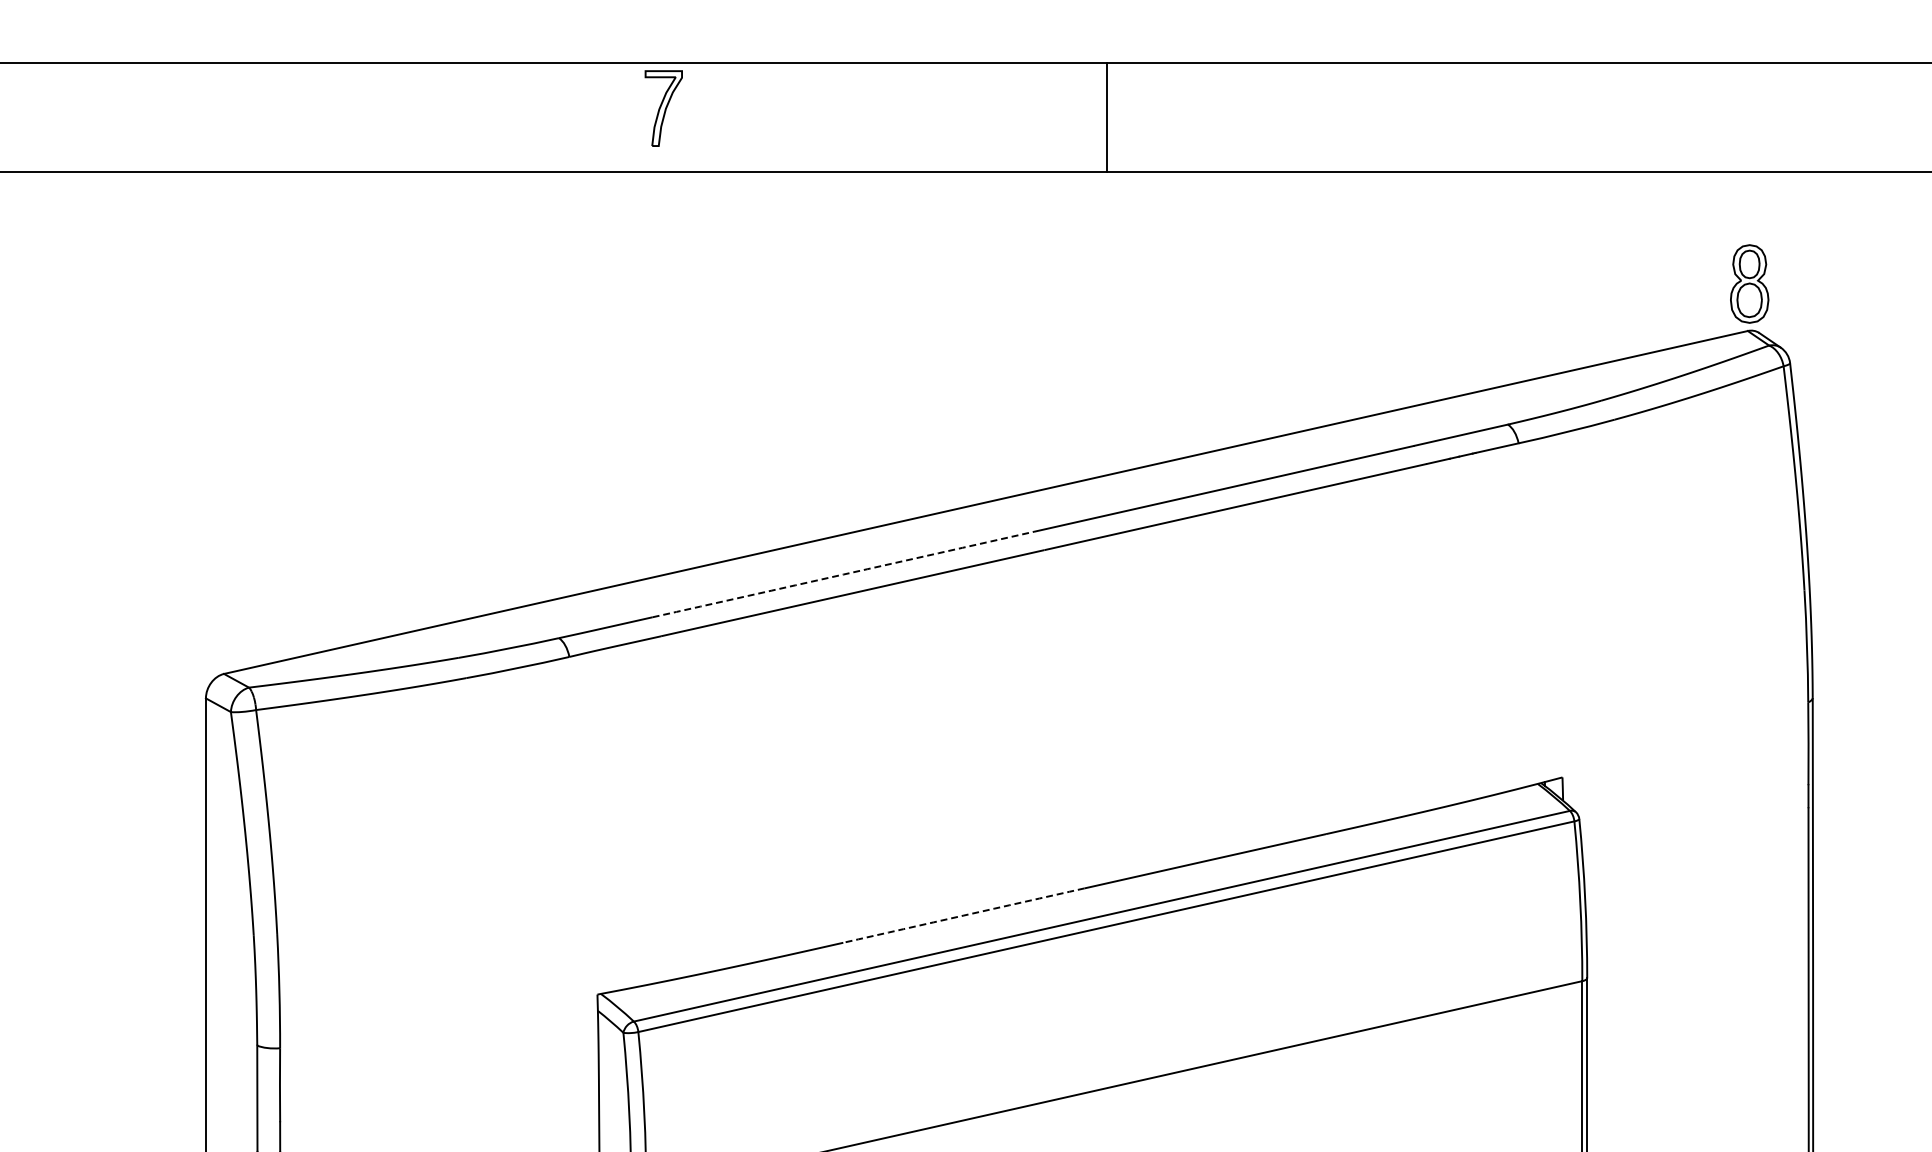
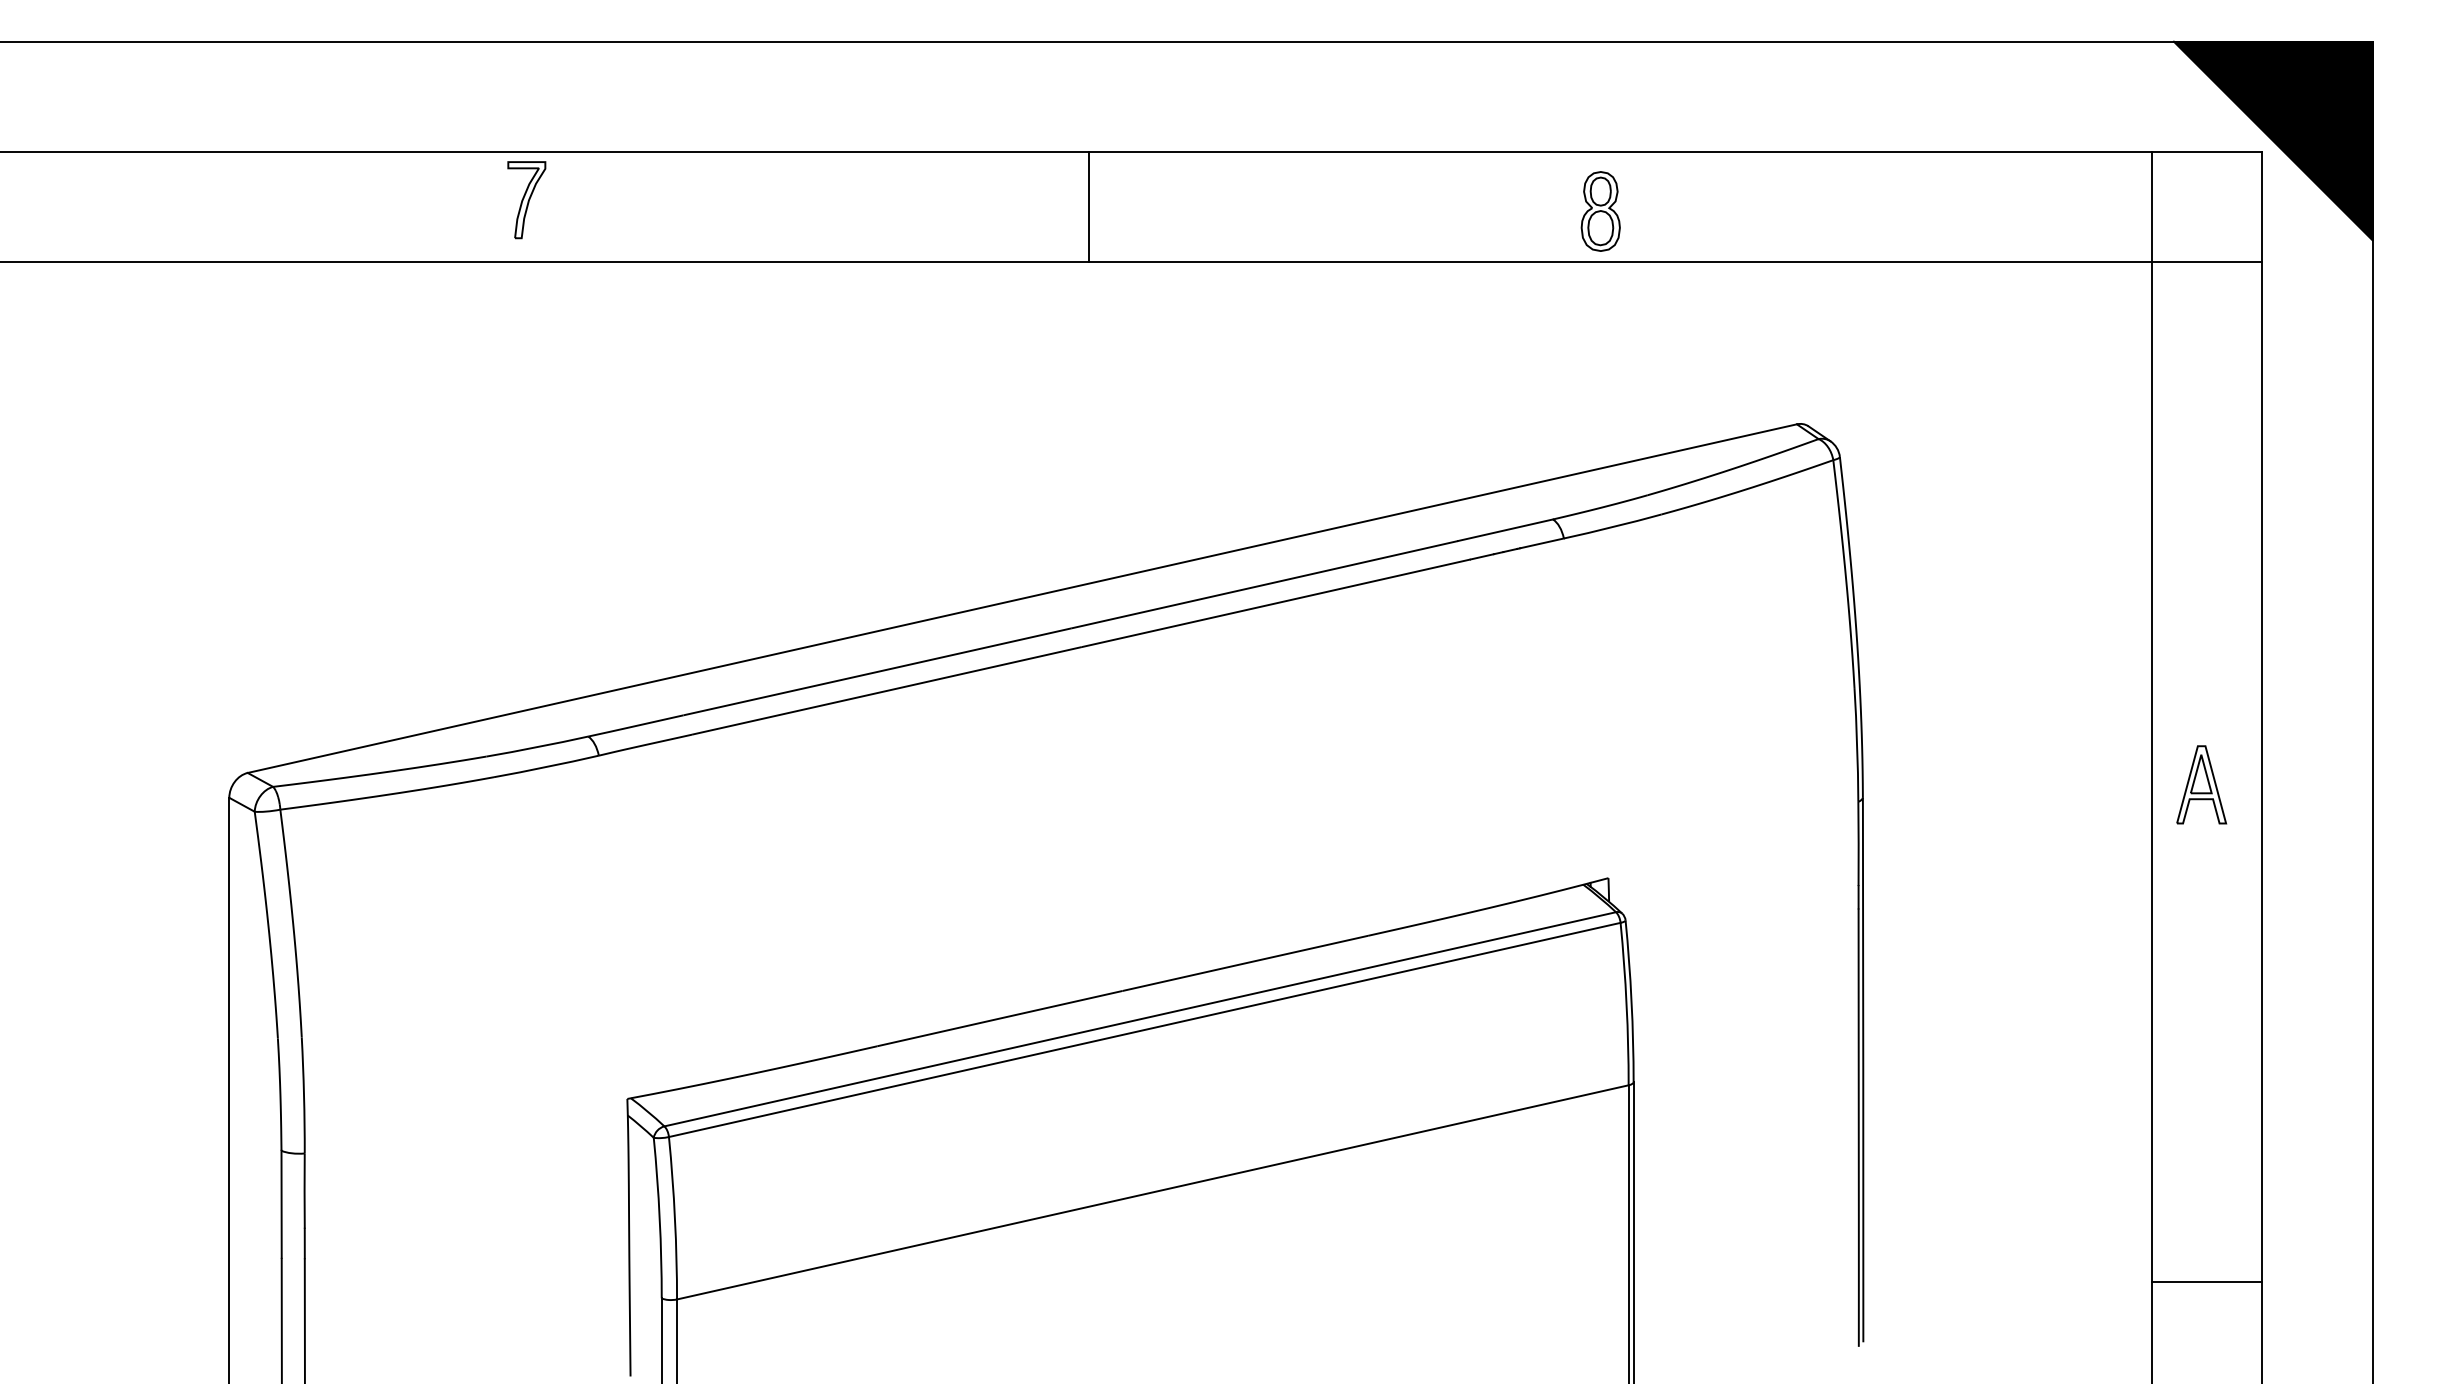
part: (663, 108) -> (526, 200), moved
line: (1107, 117) -> (1089, 207), moved
part: (1749, 283) -> (1600, 211), moved
arc: (843, 574) -> (877, 671), dashed -> solid
arc: (963, 915) -> (999, 1018), dashed -> solid

